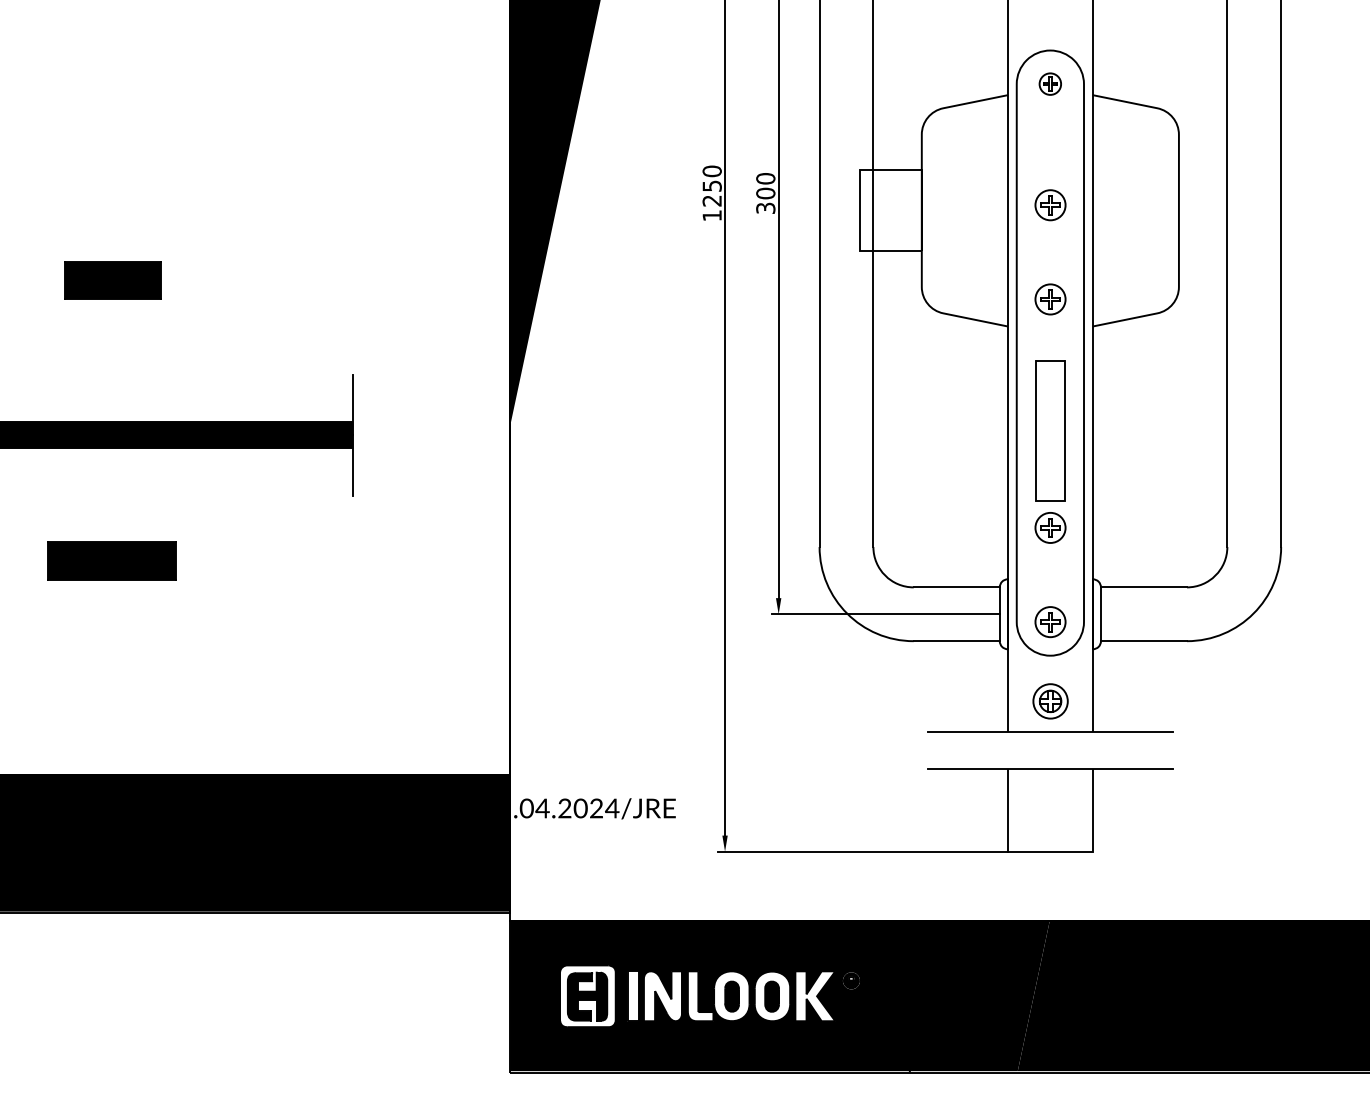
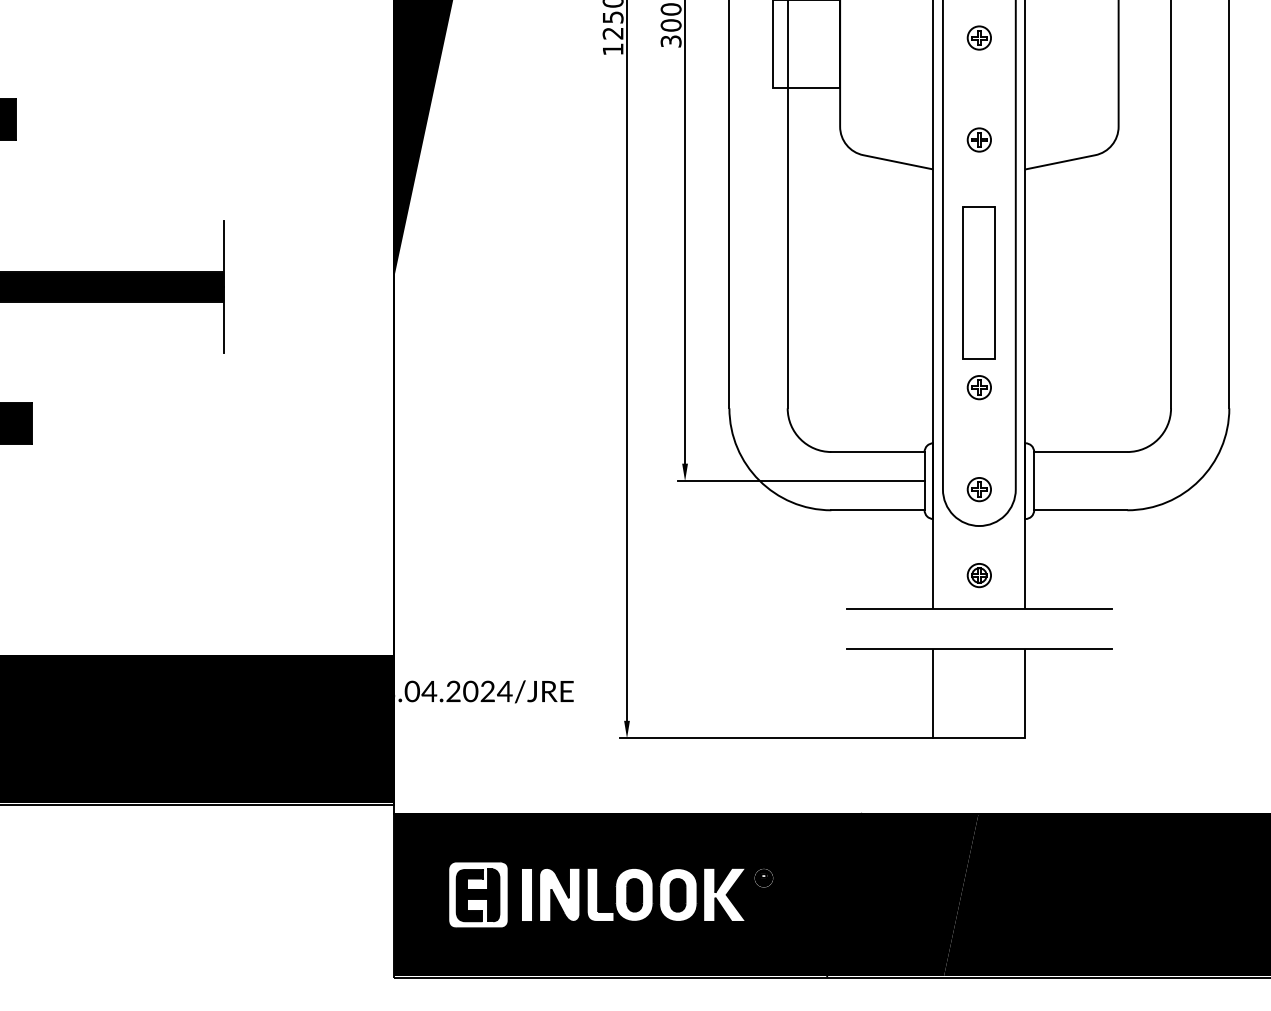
part: (1049, 204) -> (978, 37), size x0.71
part: (1049, 298) -> (978, 139), size x0.71
part: (1049, 527) -> (978, 387), size x0.71
part: (1049, 621) -> (978, 488), size x0.71
part: (1049, 701) -> (978, 575), size x0.62

